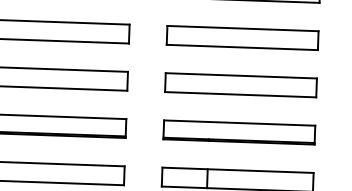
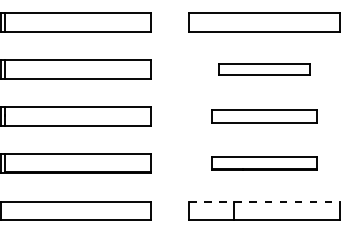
part: (242, 37) -> (264, 69), size x0.6
part: (241, 85) -> (264, 116), size x0.7
part: (239, 132) -> (264, 163), size x0.7
line: (239, 170) -> (265, 201), solid -> dashed

